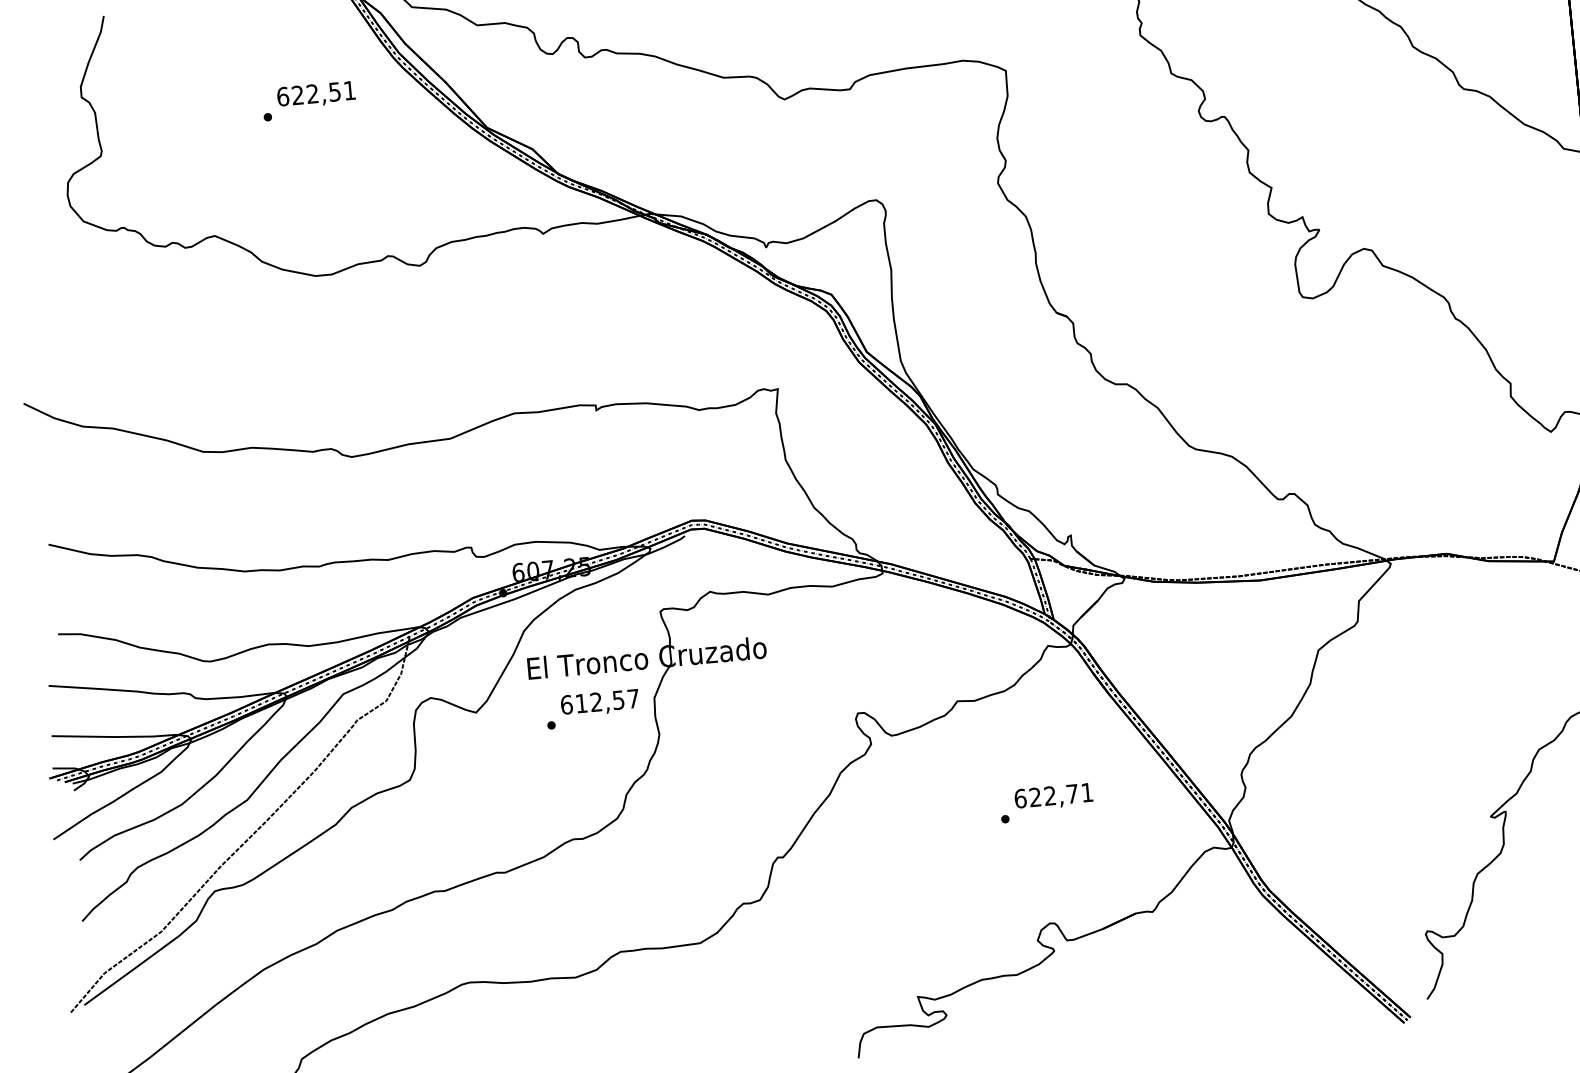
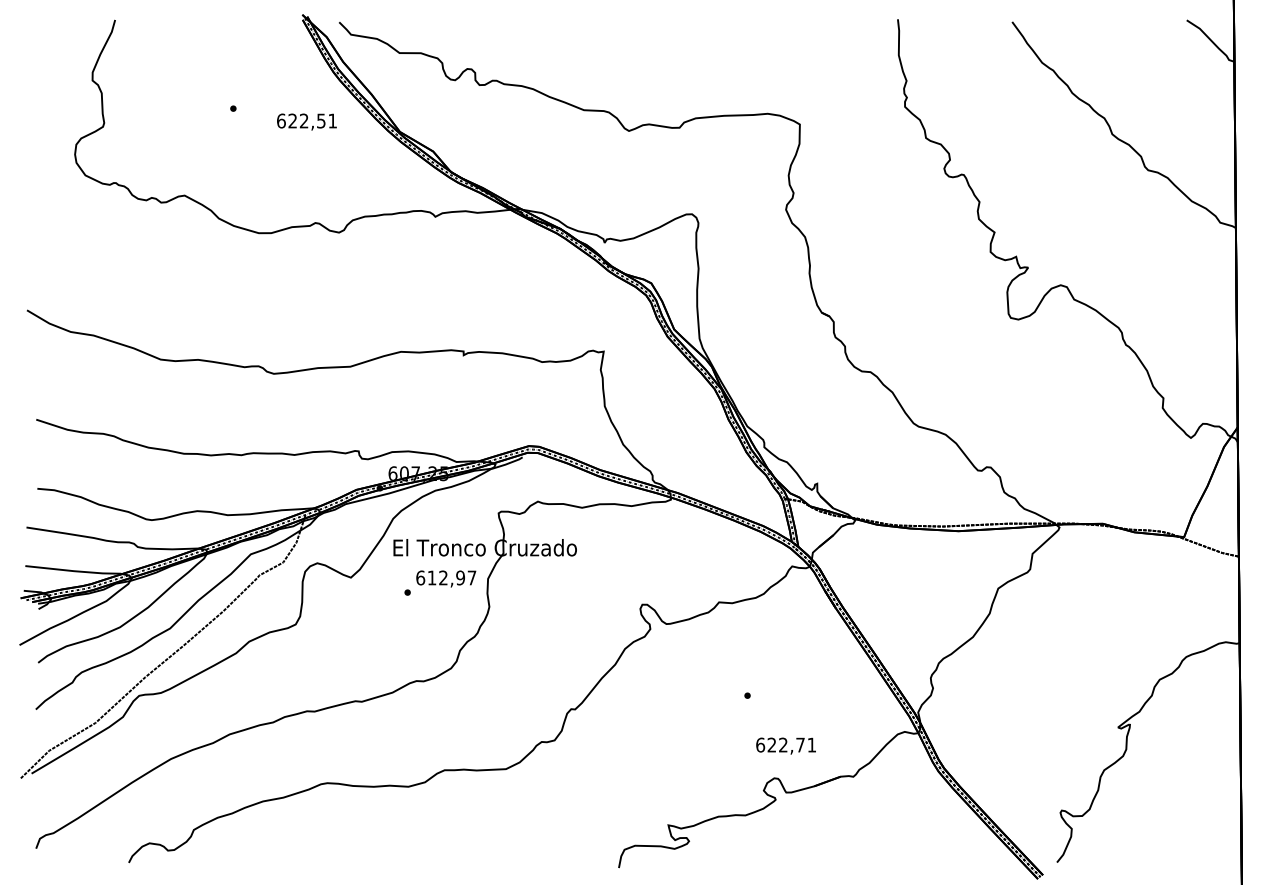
text: (315, 94) -> (306, 121), moved
text: (618, 699) -> (460, 577), 612,57 -> 612,97
text: (1053, 796) -> (785, 745), moved

